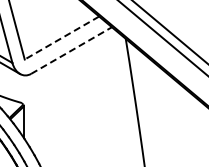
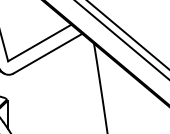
line: (61, 38) -> (39, 43), dashed -> solid
line: (71, 50) -> (47, 53), dashed -> solid

